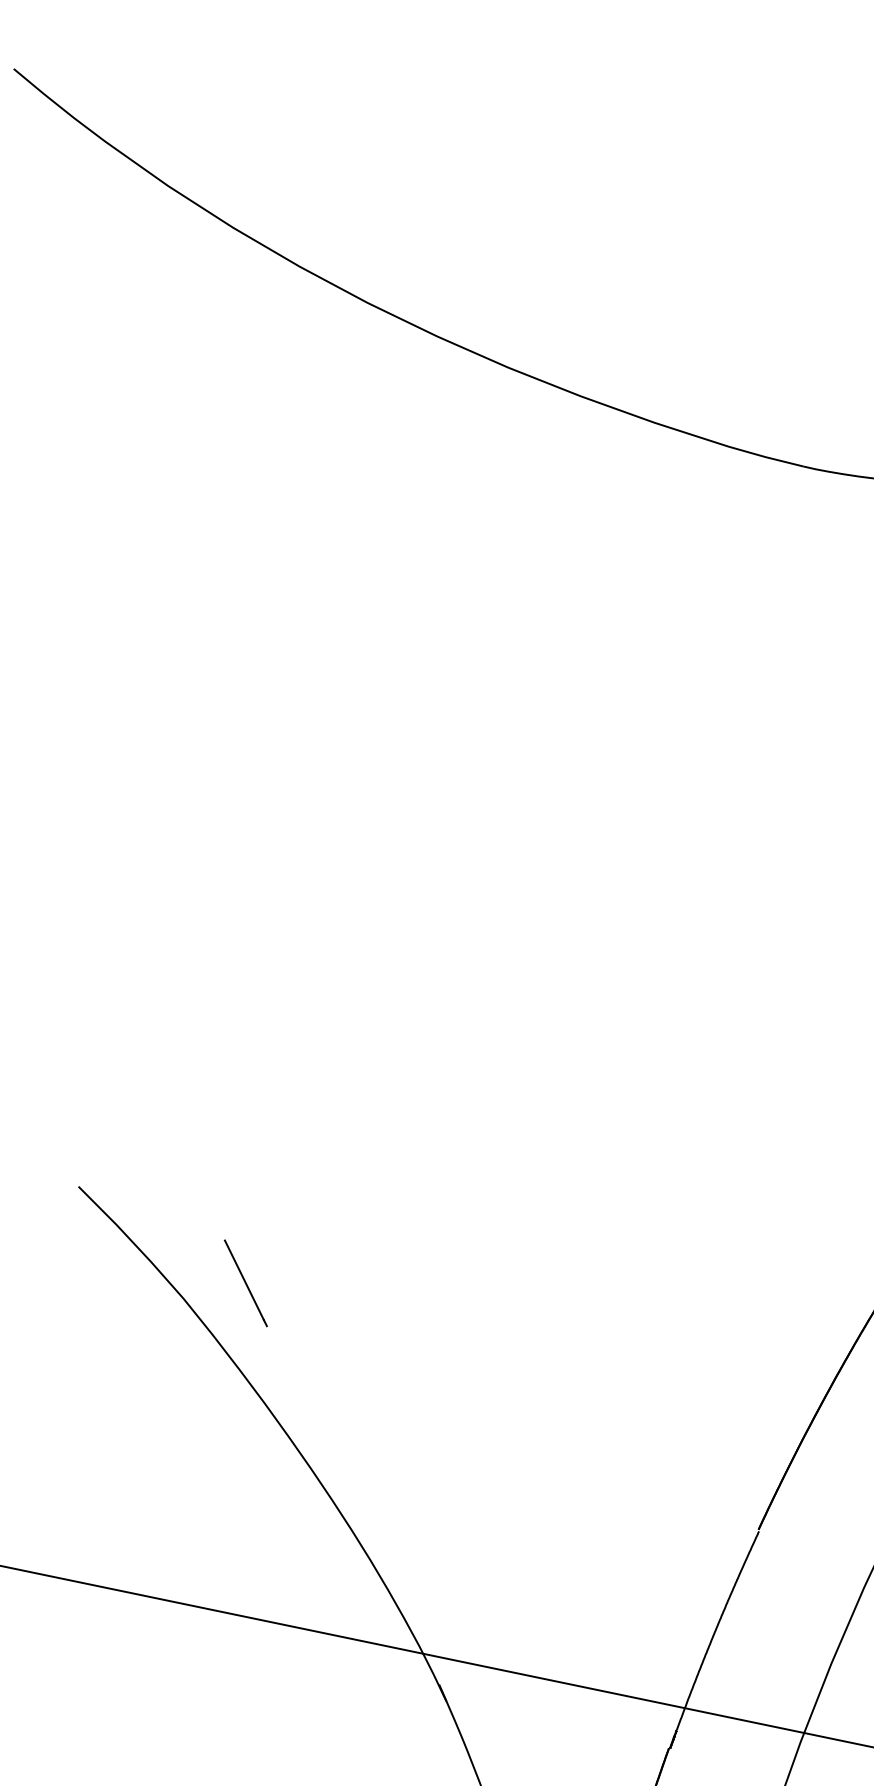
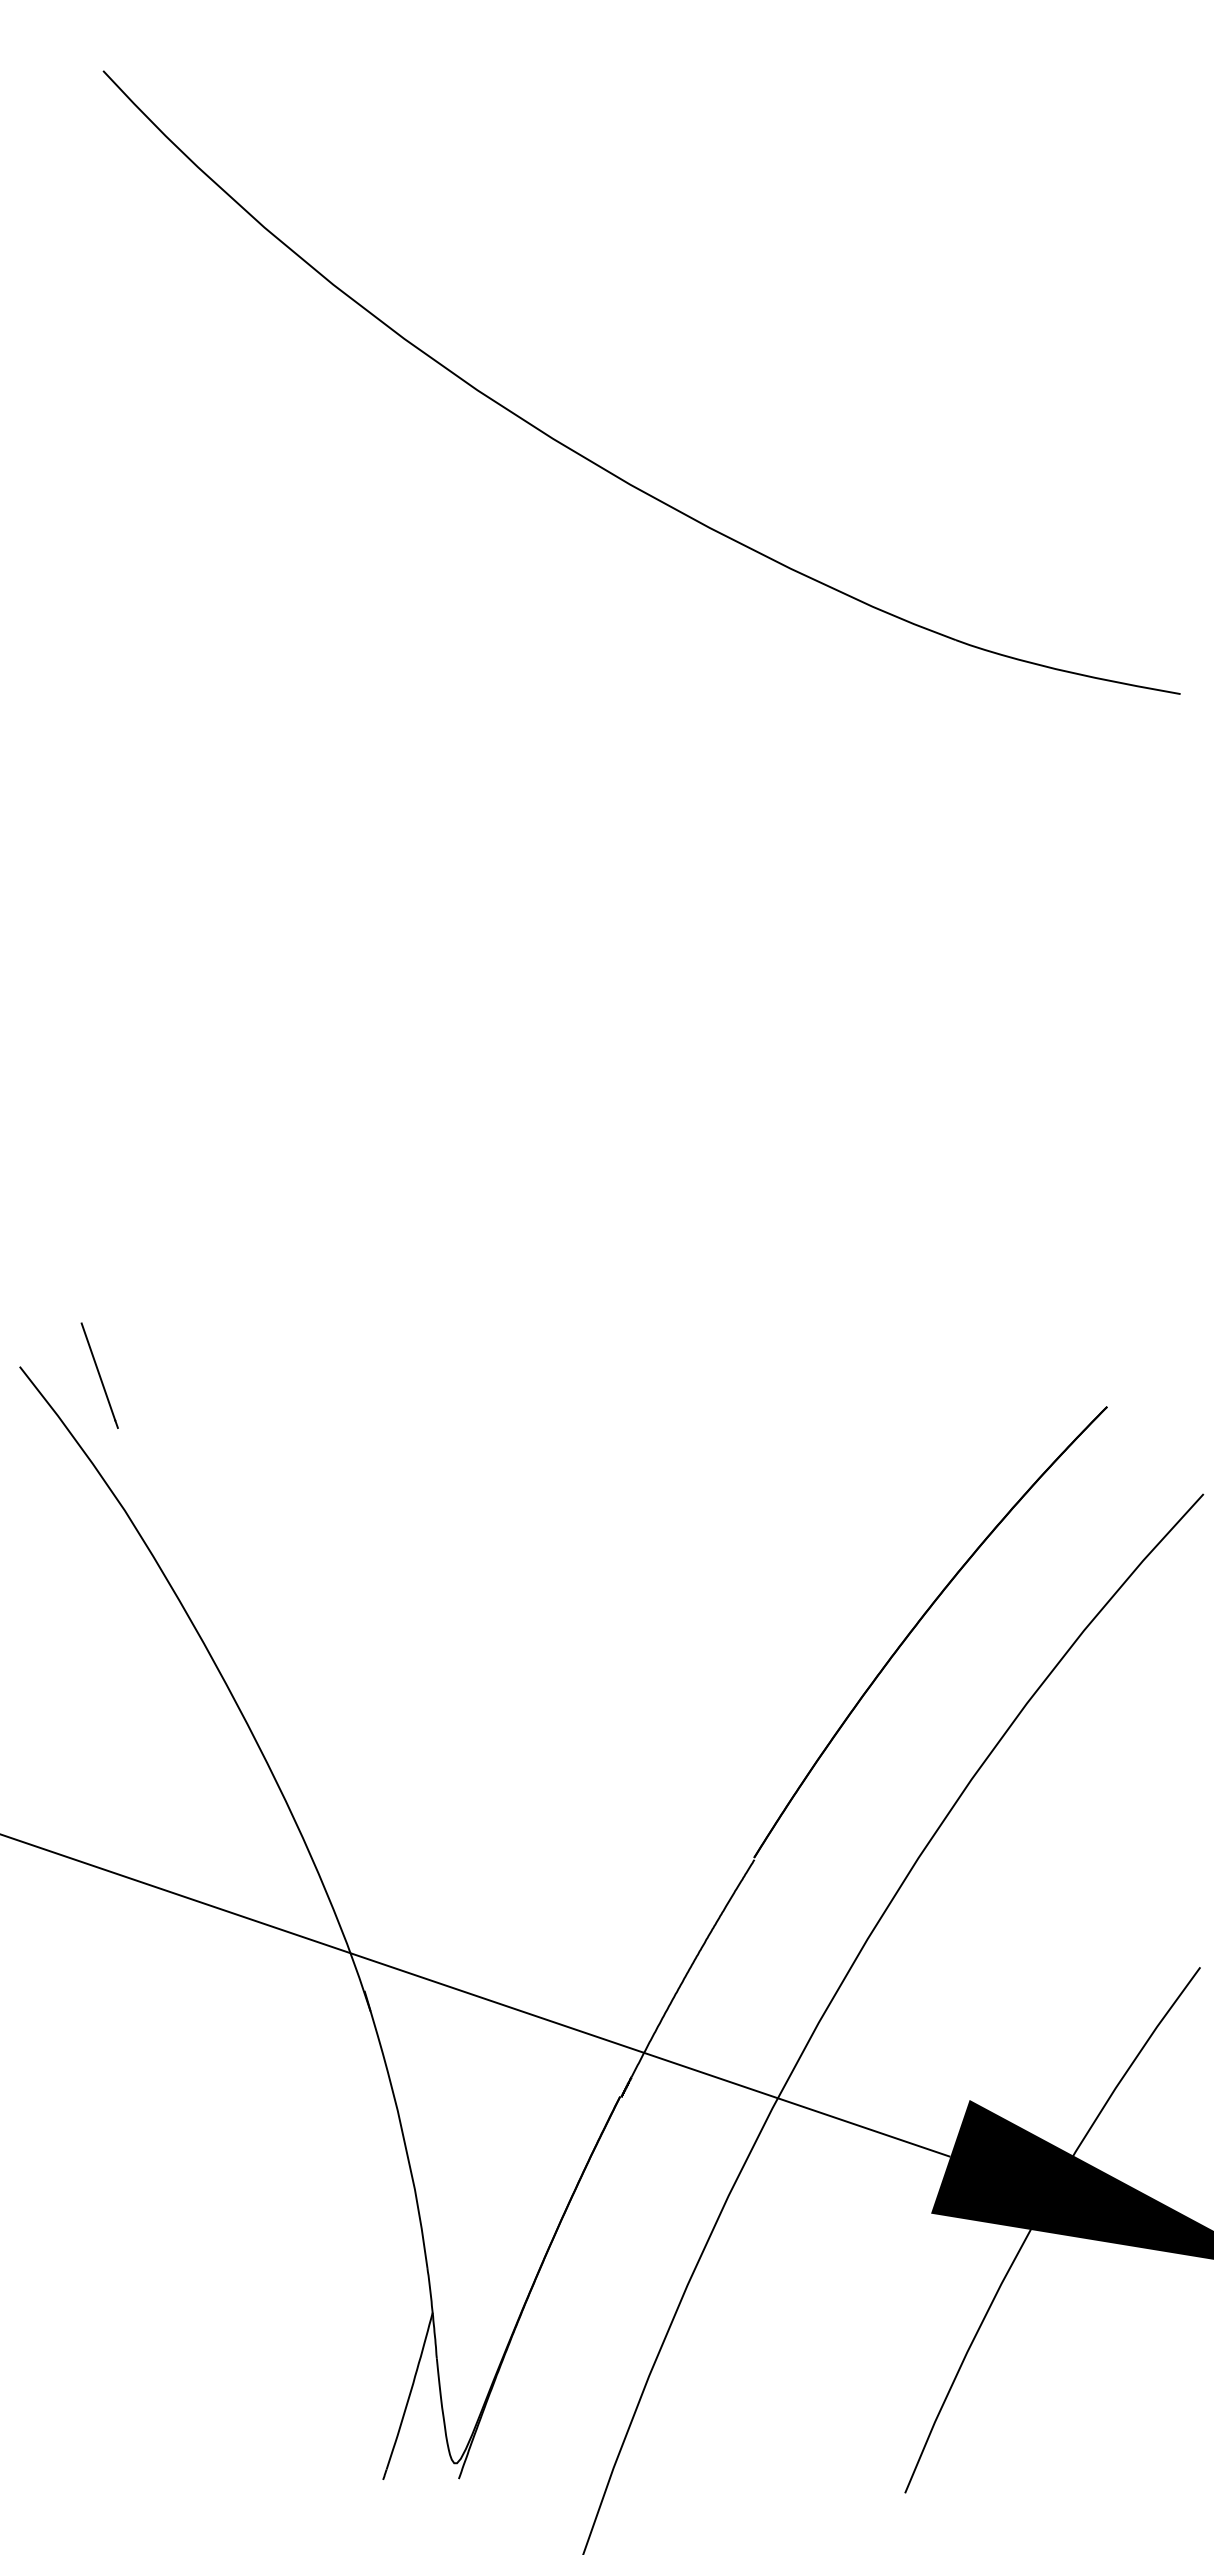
line: (245, 1283) -> (99, 1375), moved

